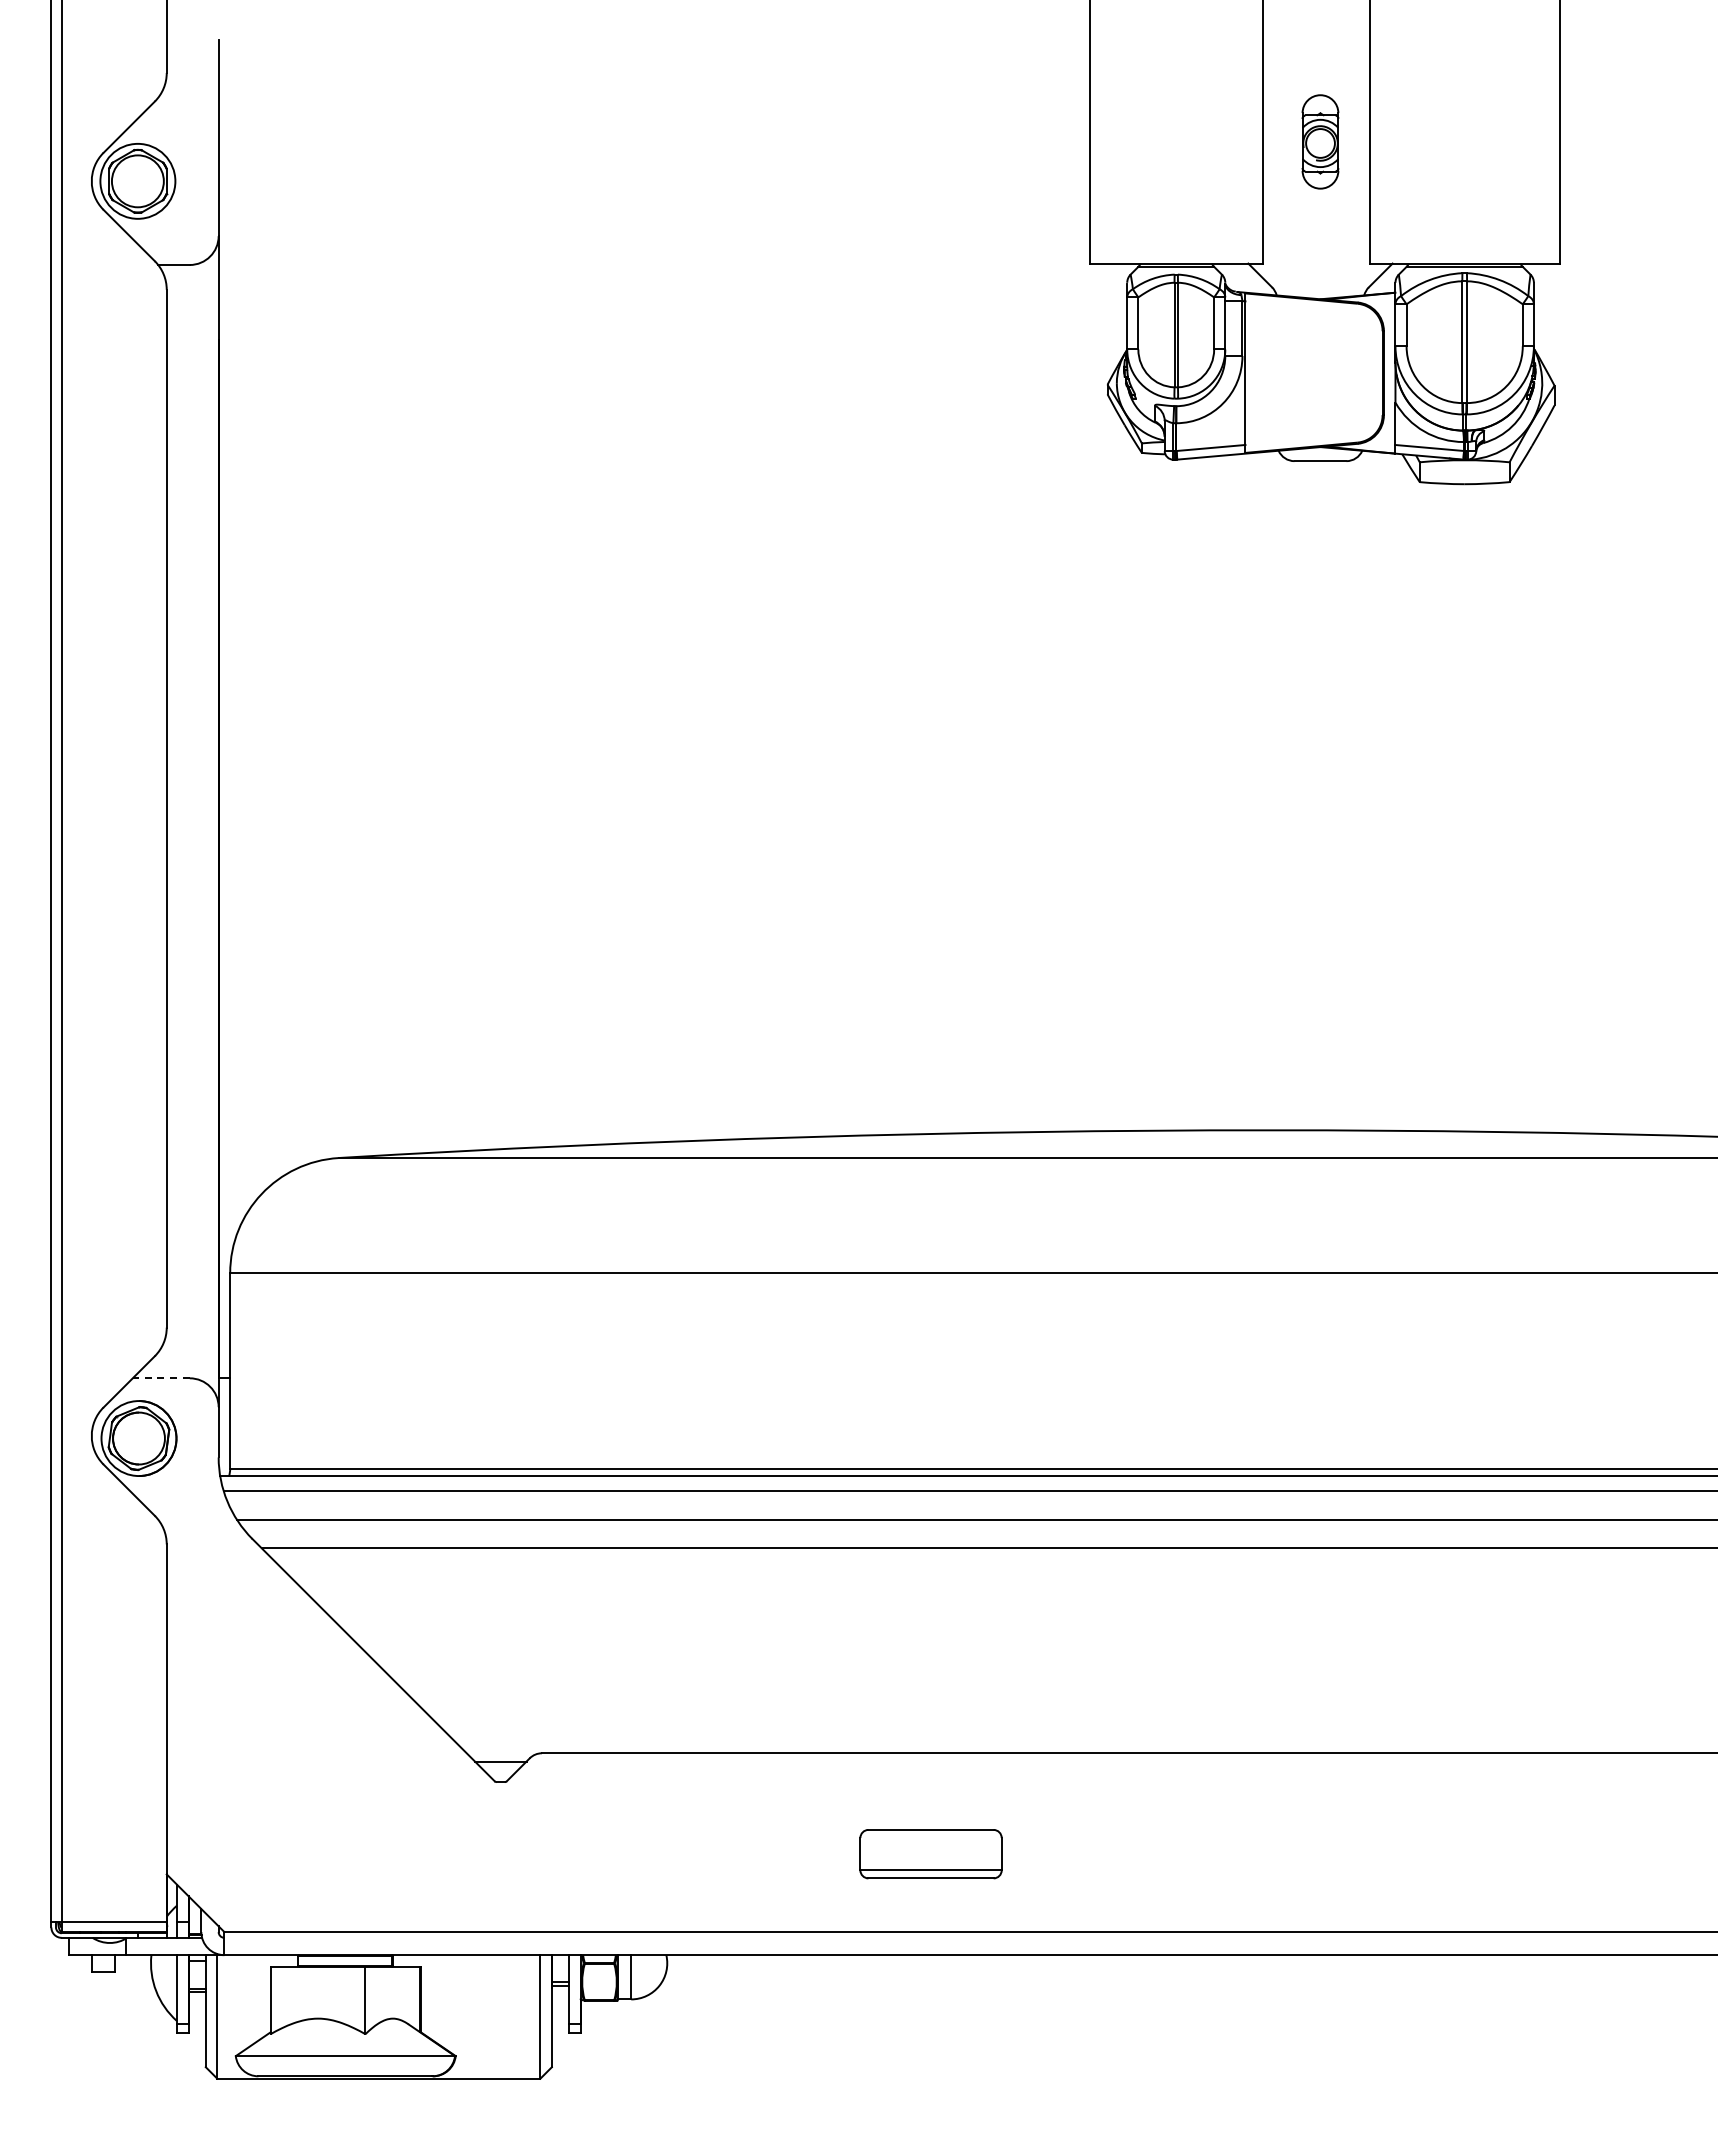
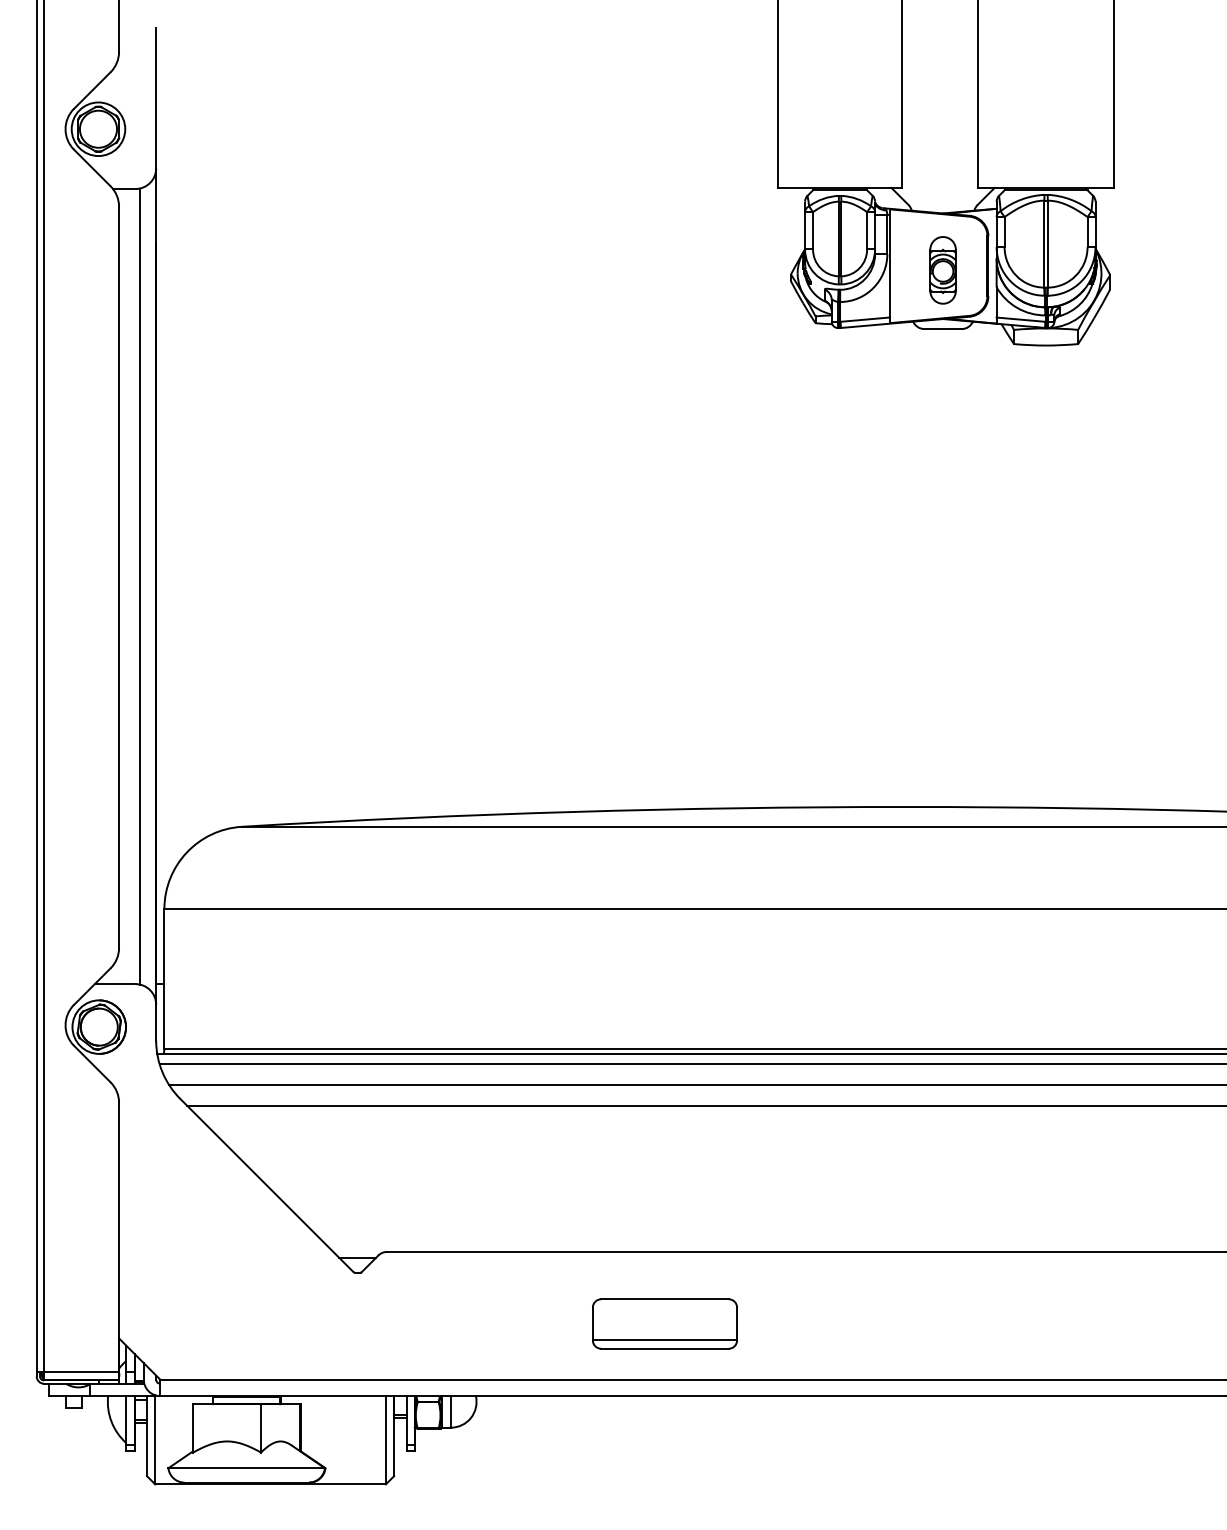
part: (1320, 141) -> (943, 270), moved
line: (195, 821) -> (139, 586), added
line: (161, 1378) -> (115, 984), dashed -> solid
part: (930, 1853) -> (664, 1323), size x1.43

